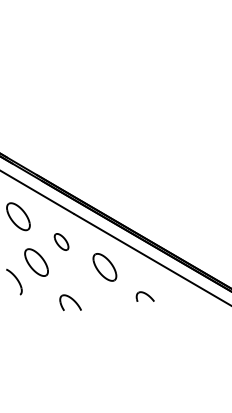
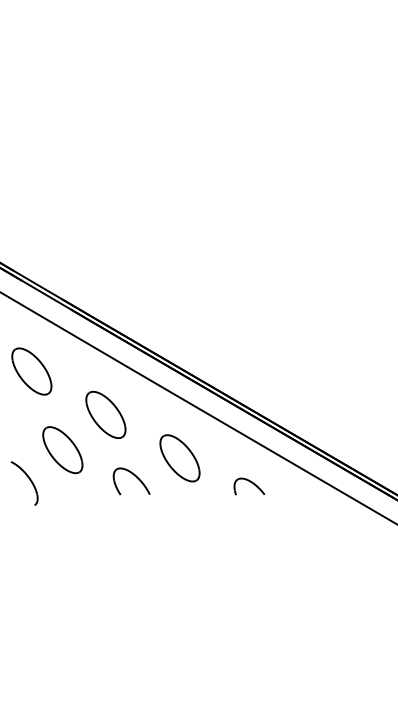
part: (61, 241) -> (105, 413), size x1.67
part: (144, 296) -> (247, 485), moved
part: (70, 302) -> (131, 480), moved

